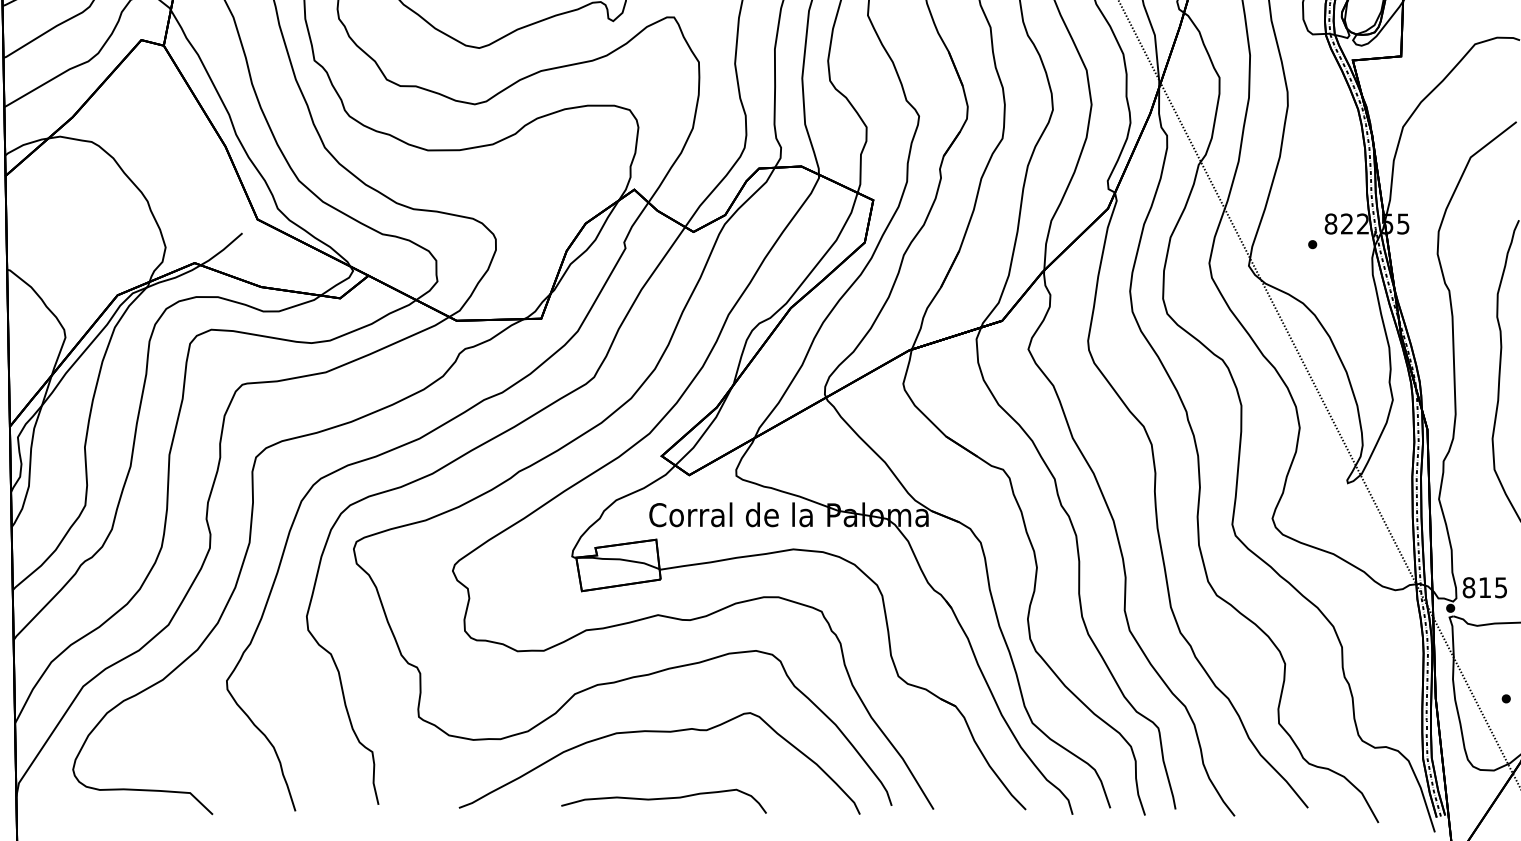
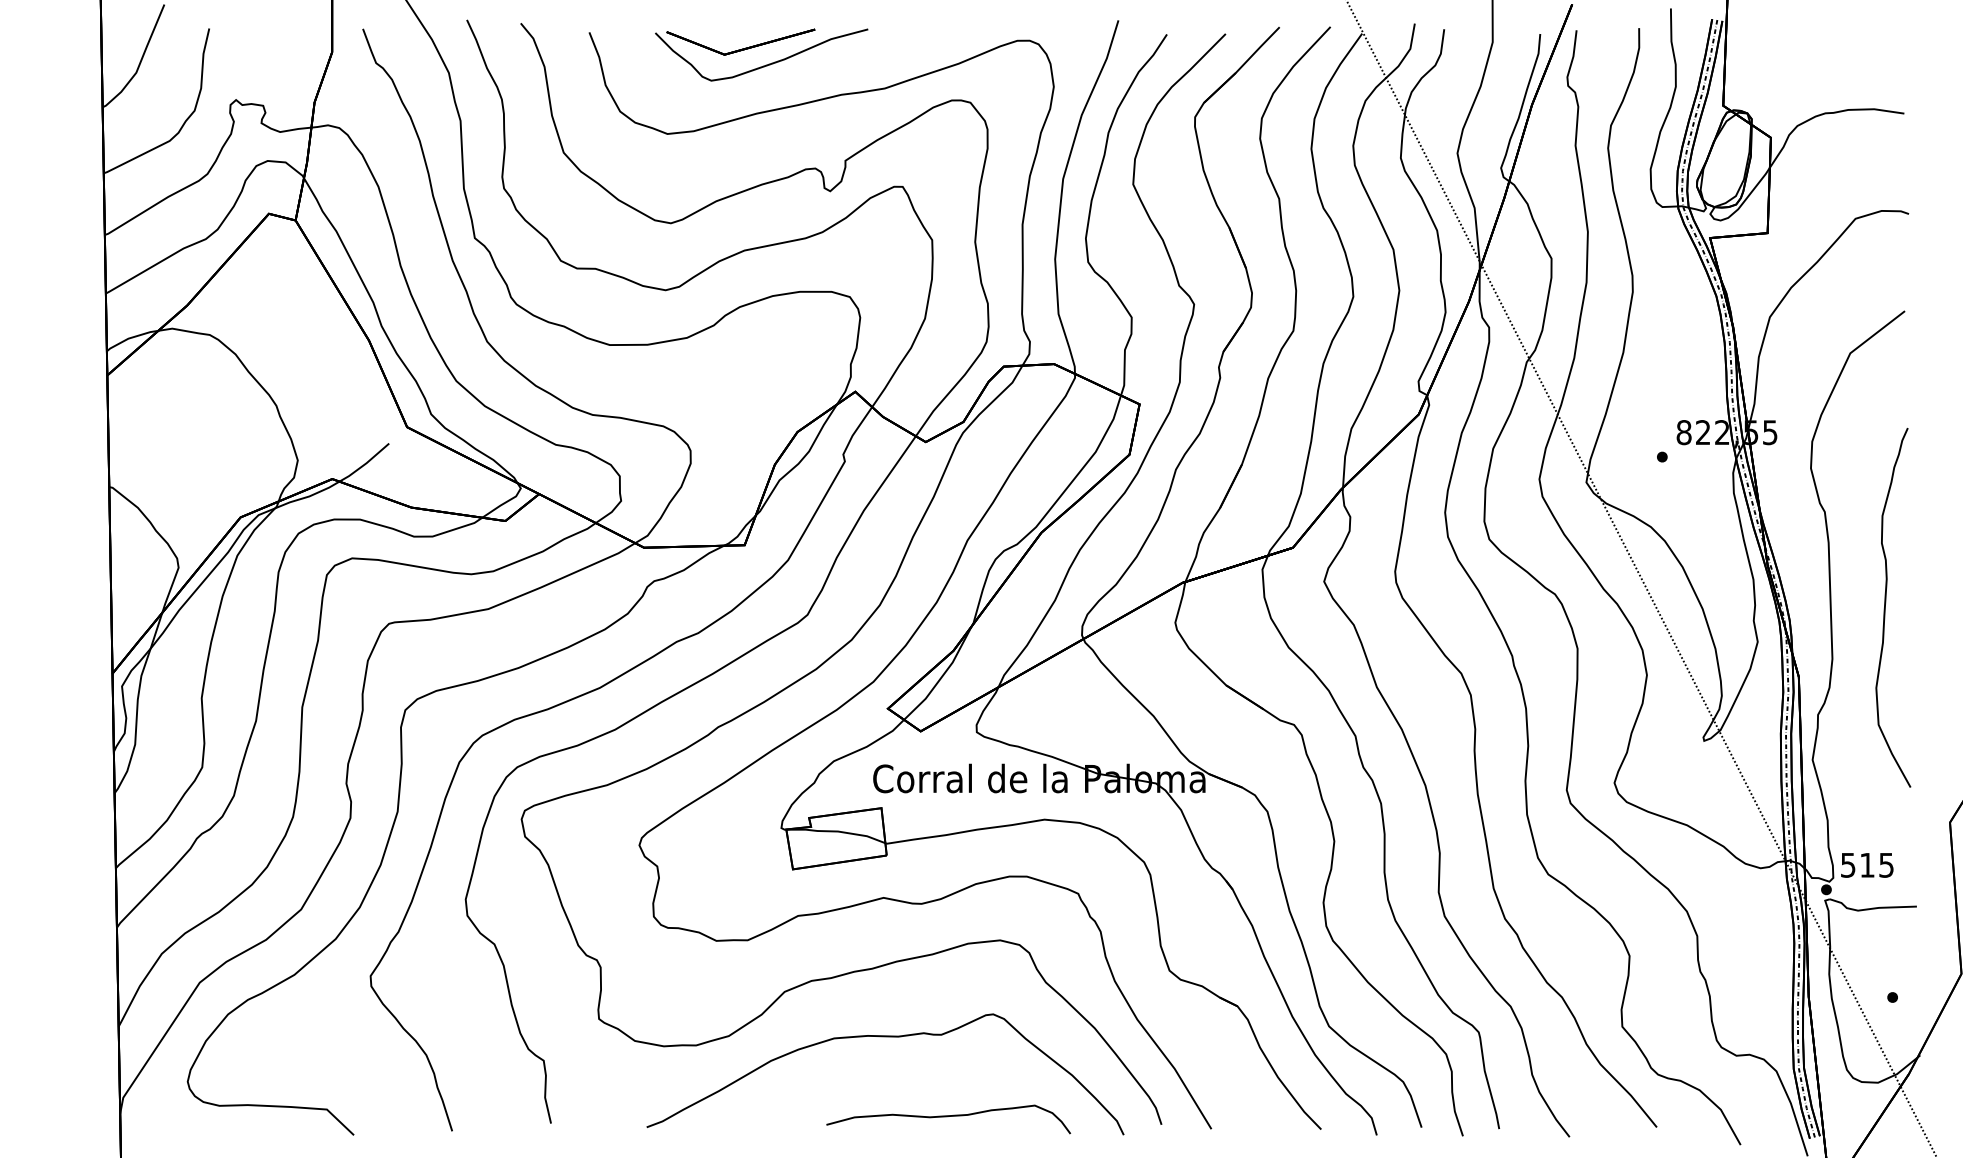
text: (1468, 587) -> (1847, 864), 815 -> 515
curve: (663, 799) -> (947, 1117), moved

